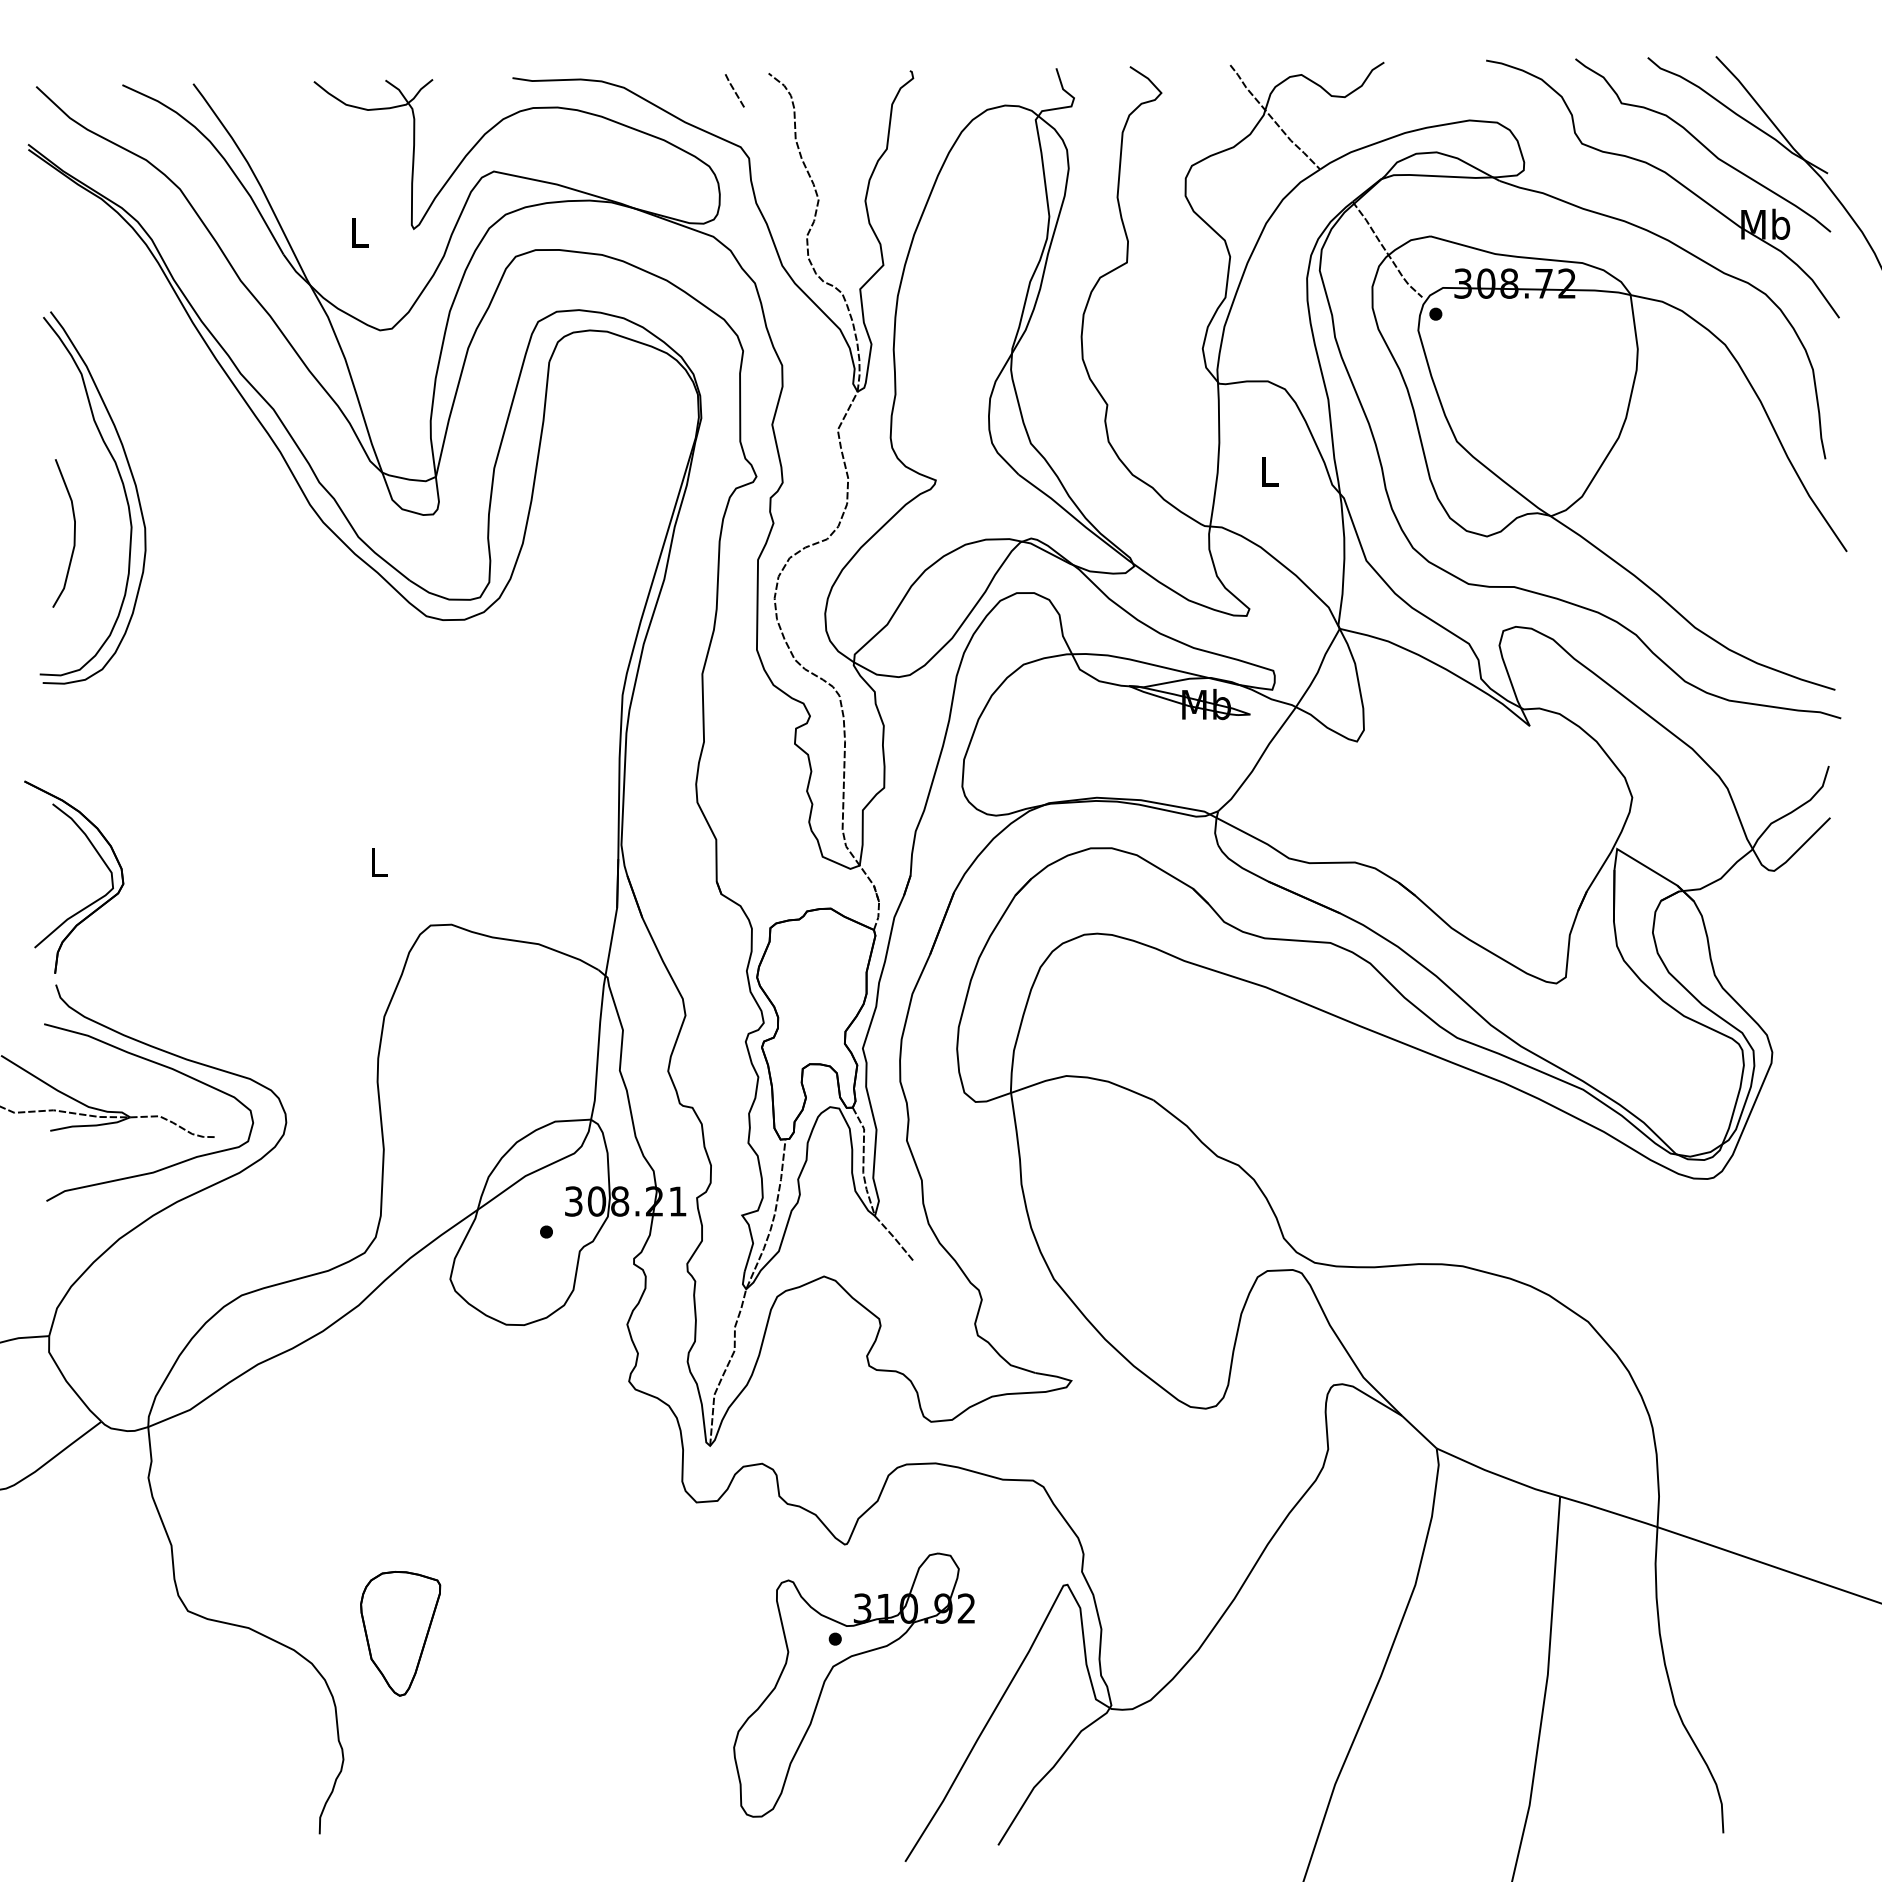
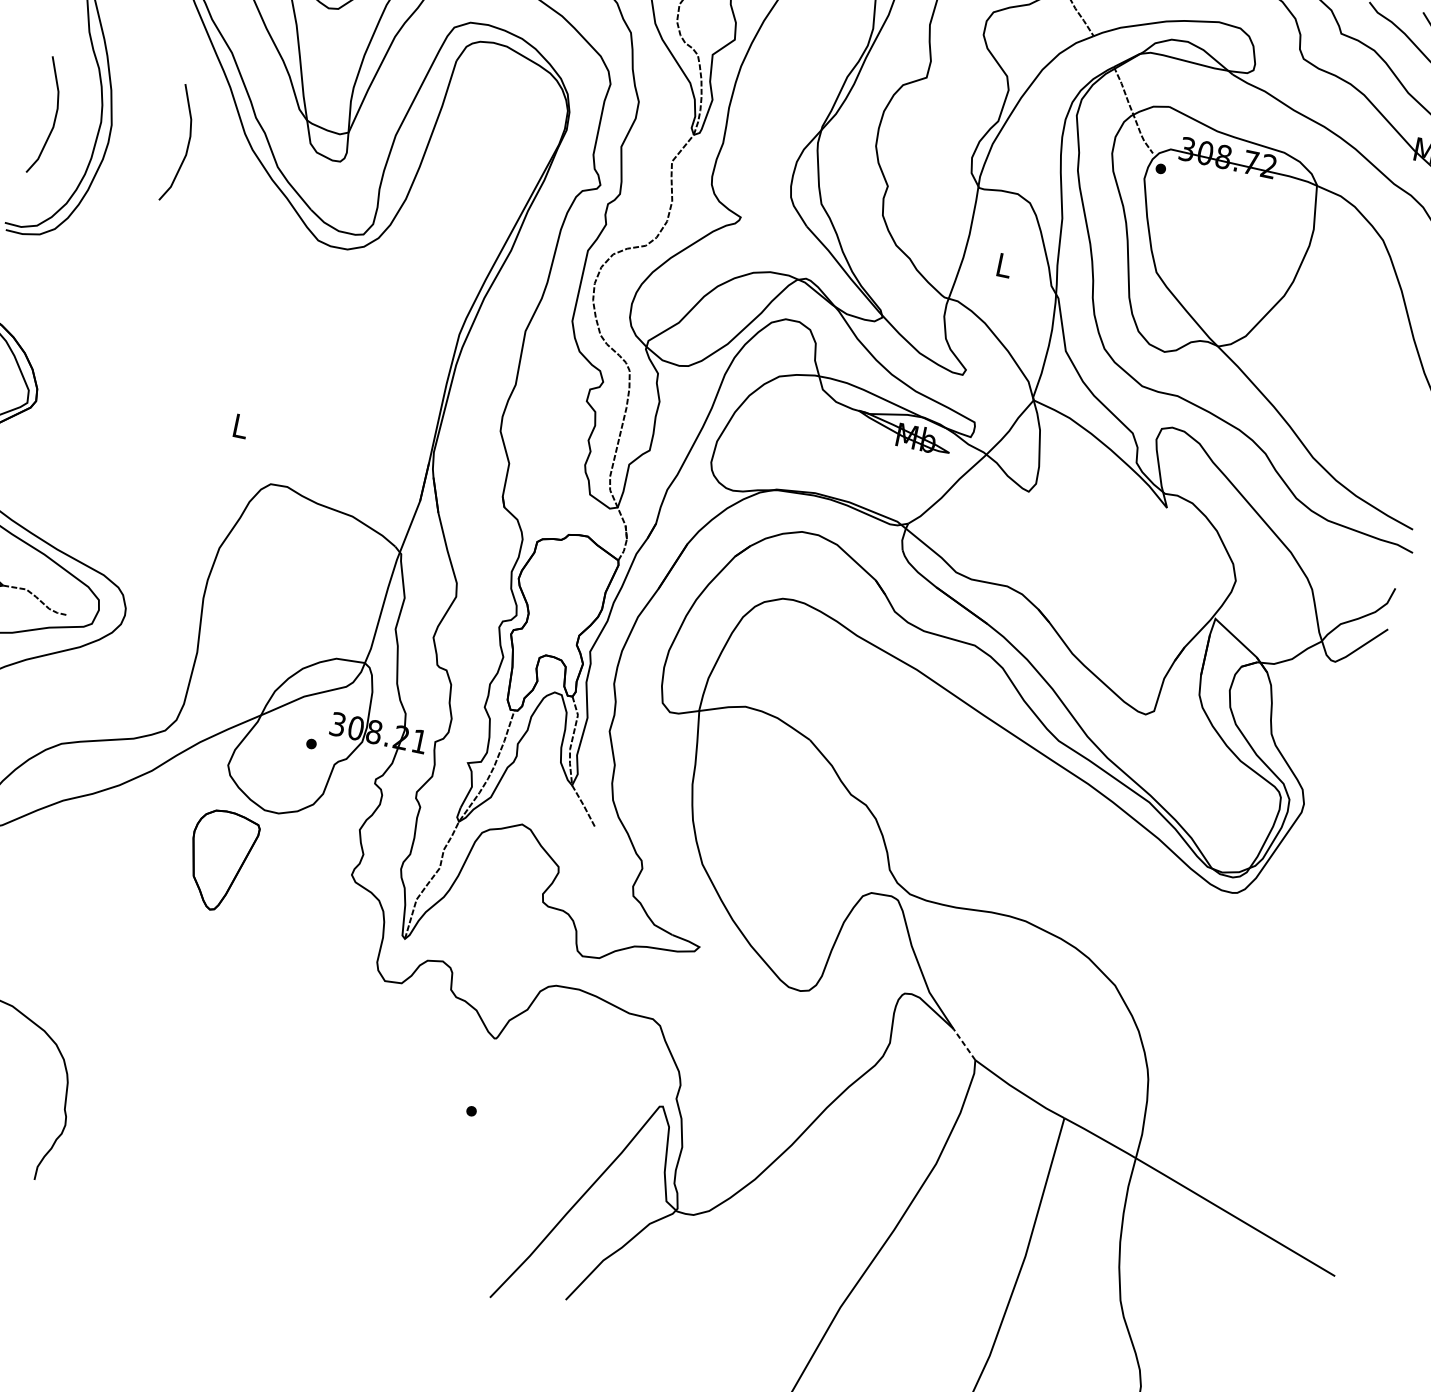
curve: (242, 533) -> (187, 145), added
line: (1419, 1432) -> (964, 1044), solid -> dashed
part: (400, 1633) -> (220, 860), moved
part: (839, 1664) -> (470, 1131), removed

